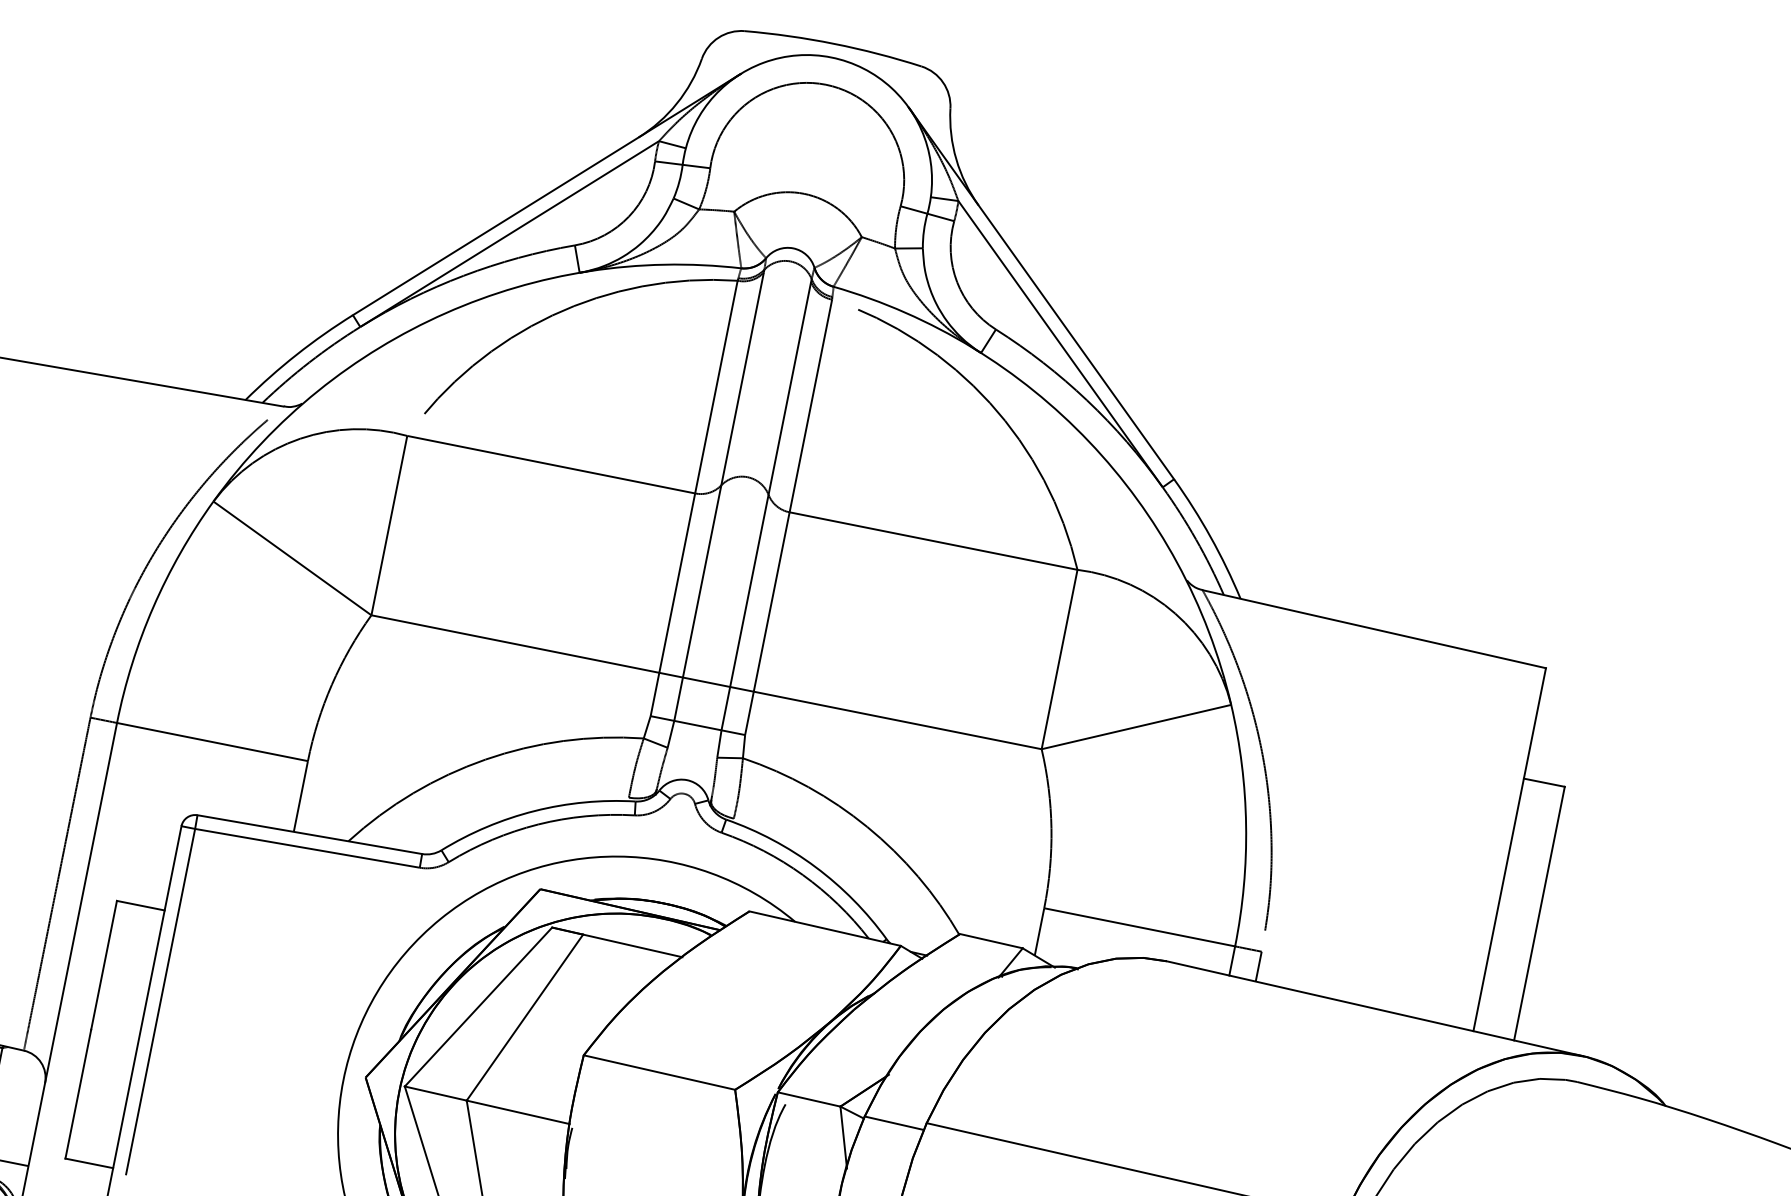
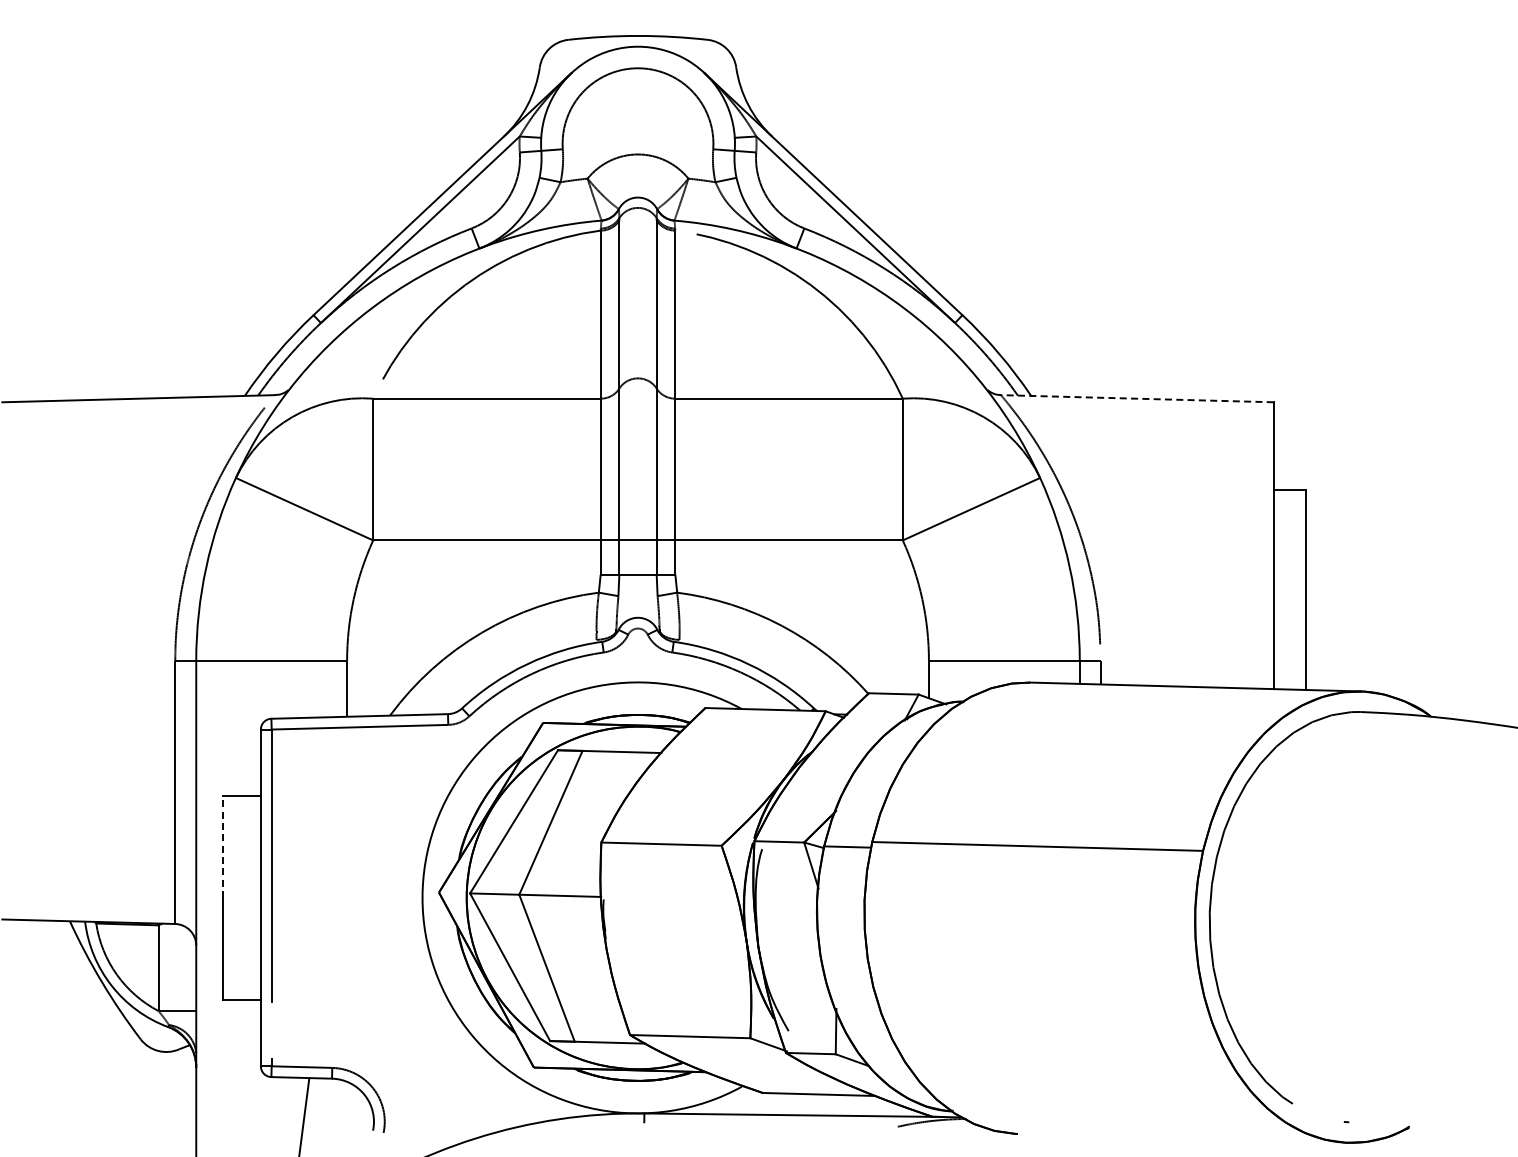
line: (1374, 628) -> (1137, 398), solid -> dashed
line: (104, 966) -> (223, 847), solid -> dashed

